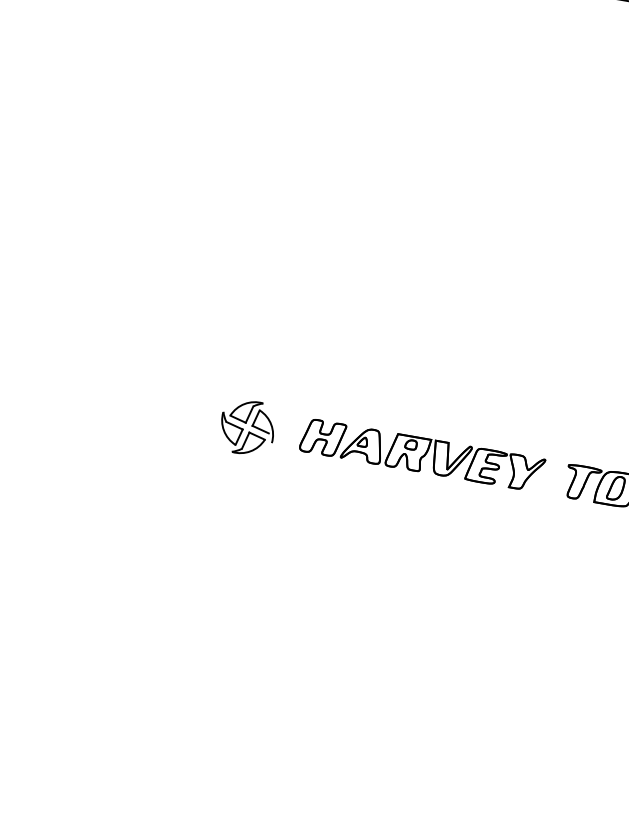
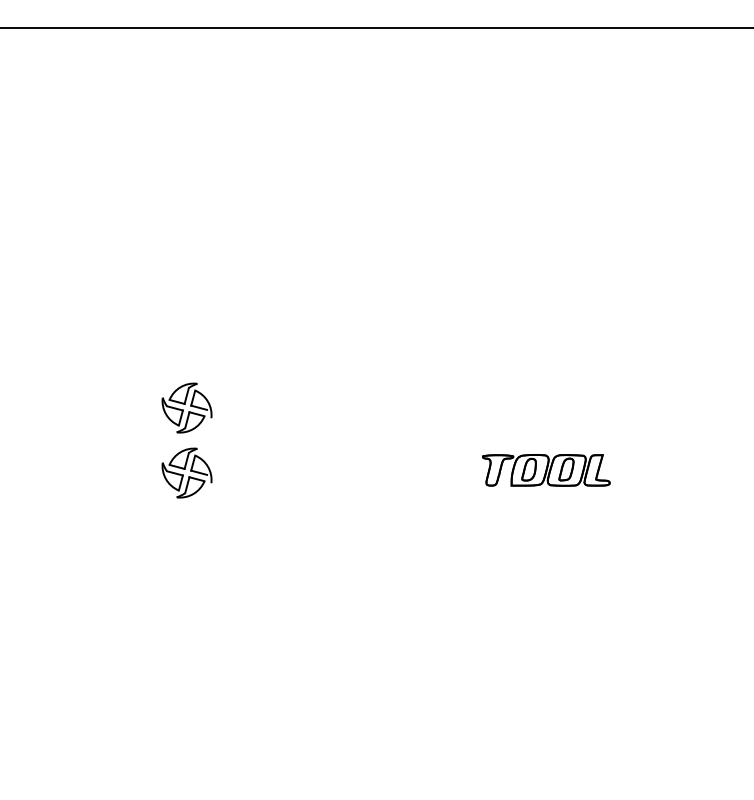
part: (259, 357) -> (186, 407), added
part: (421, 455) -> (348, 470), removed

